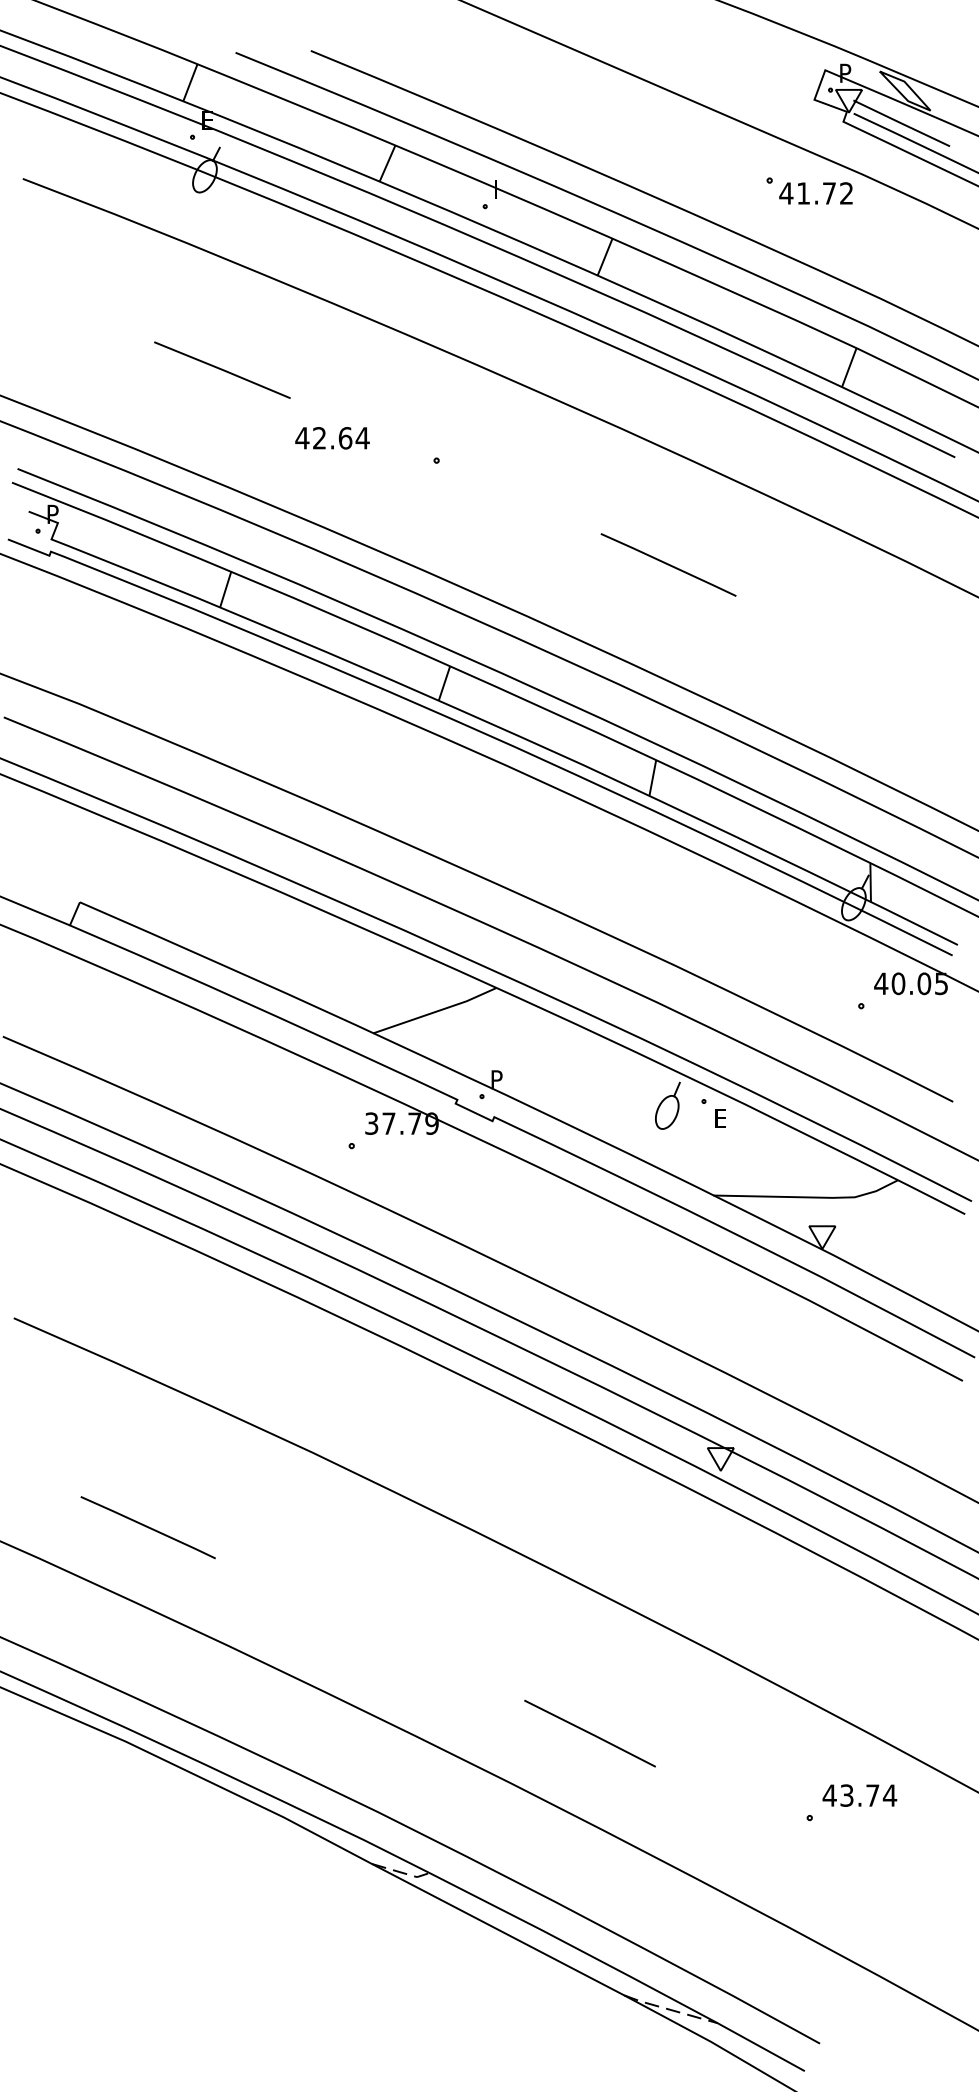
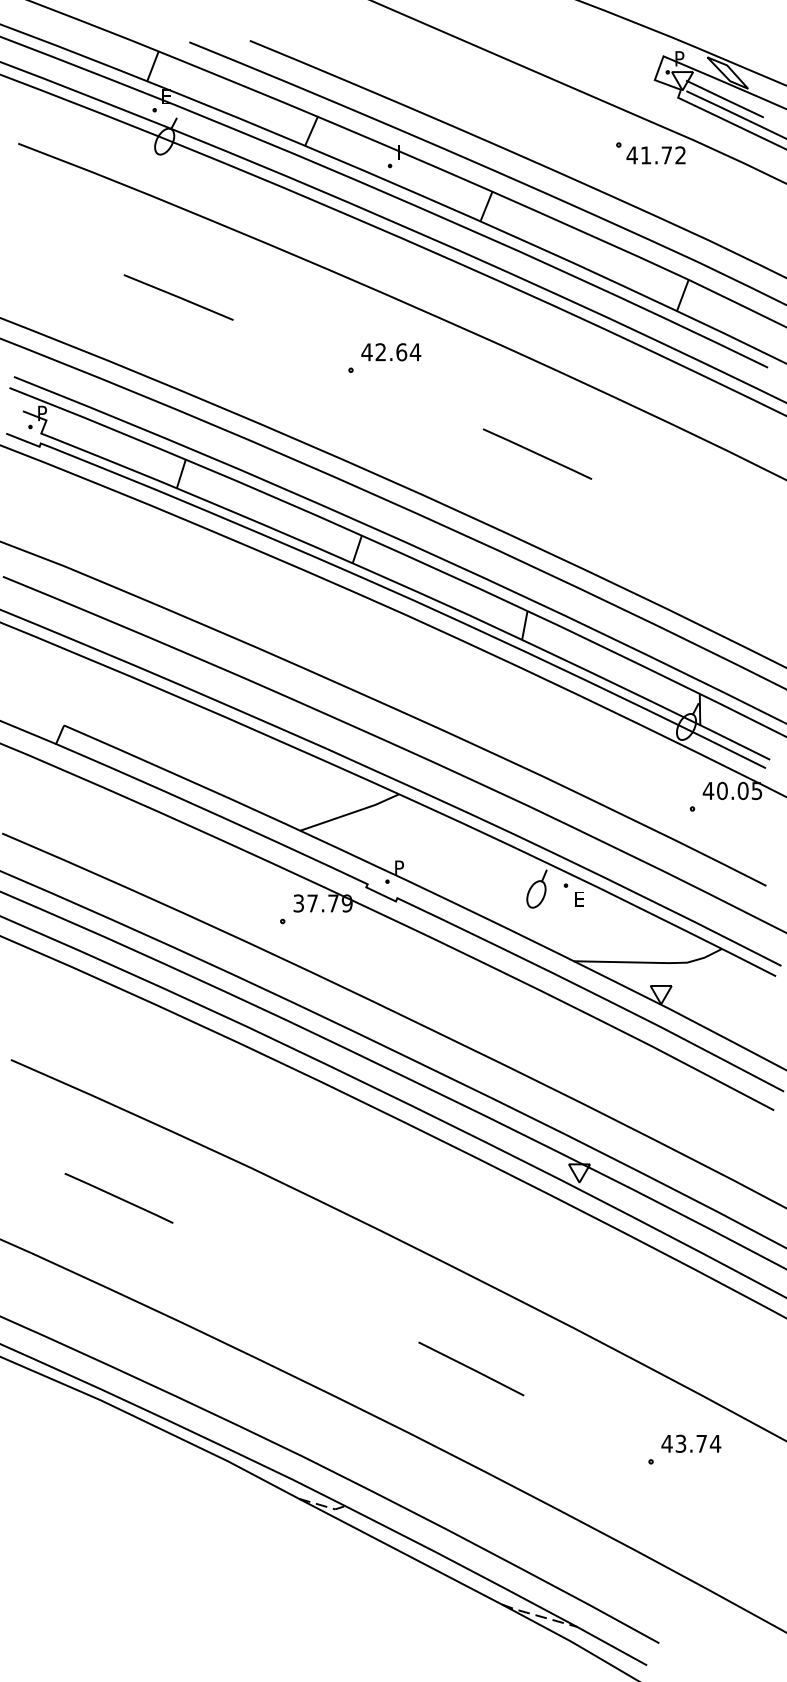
text: (332, 438) -> (391, 352), moved
line: (147, 1526) -> (118, 1197), moved
line: (590, 1733) -> (471, 1368), moved

